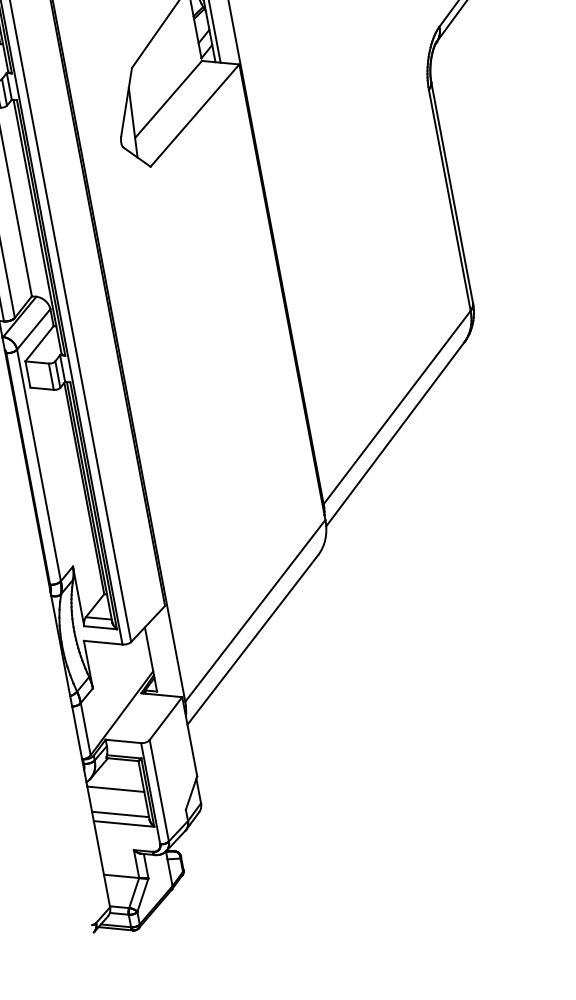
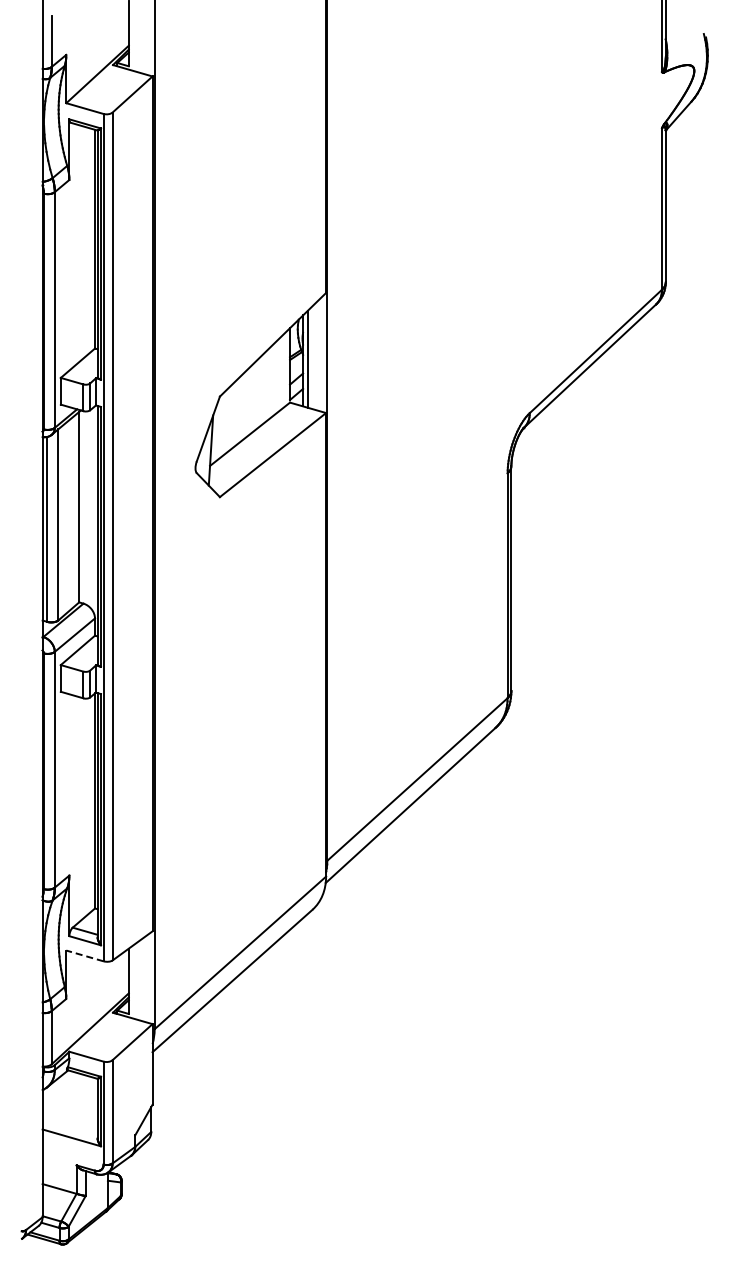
line: (102, 642) -> (84, 955), solid -> dashed
line: (115, 789) -> (69, 1102), removed
line: (119, 814) -> (69, 1127), removed

